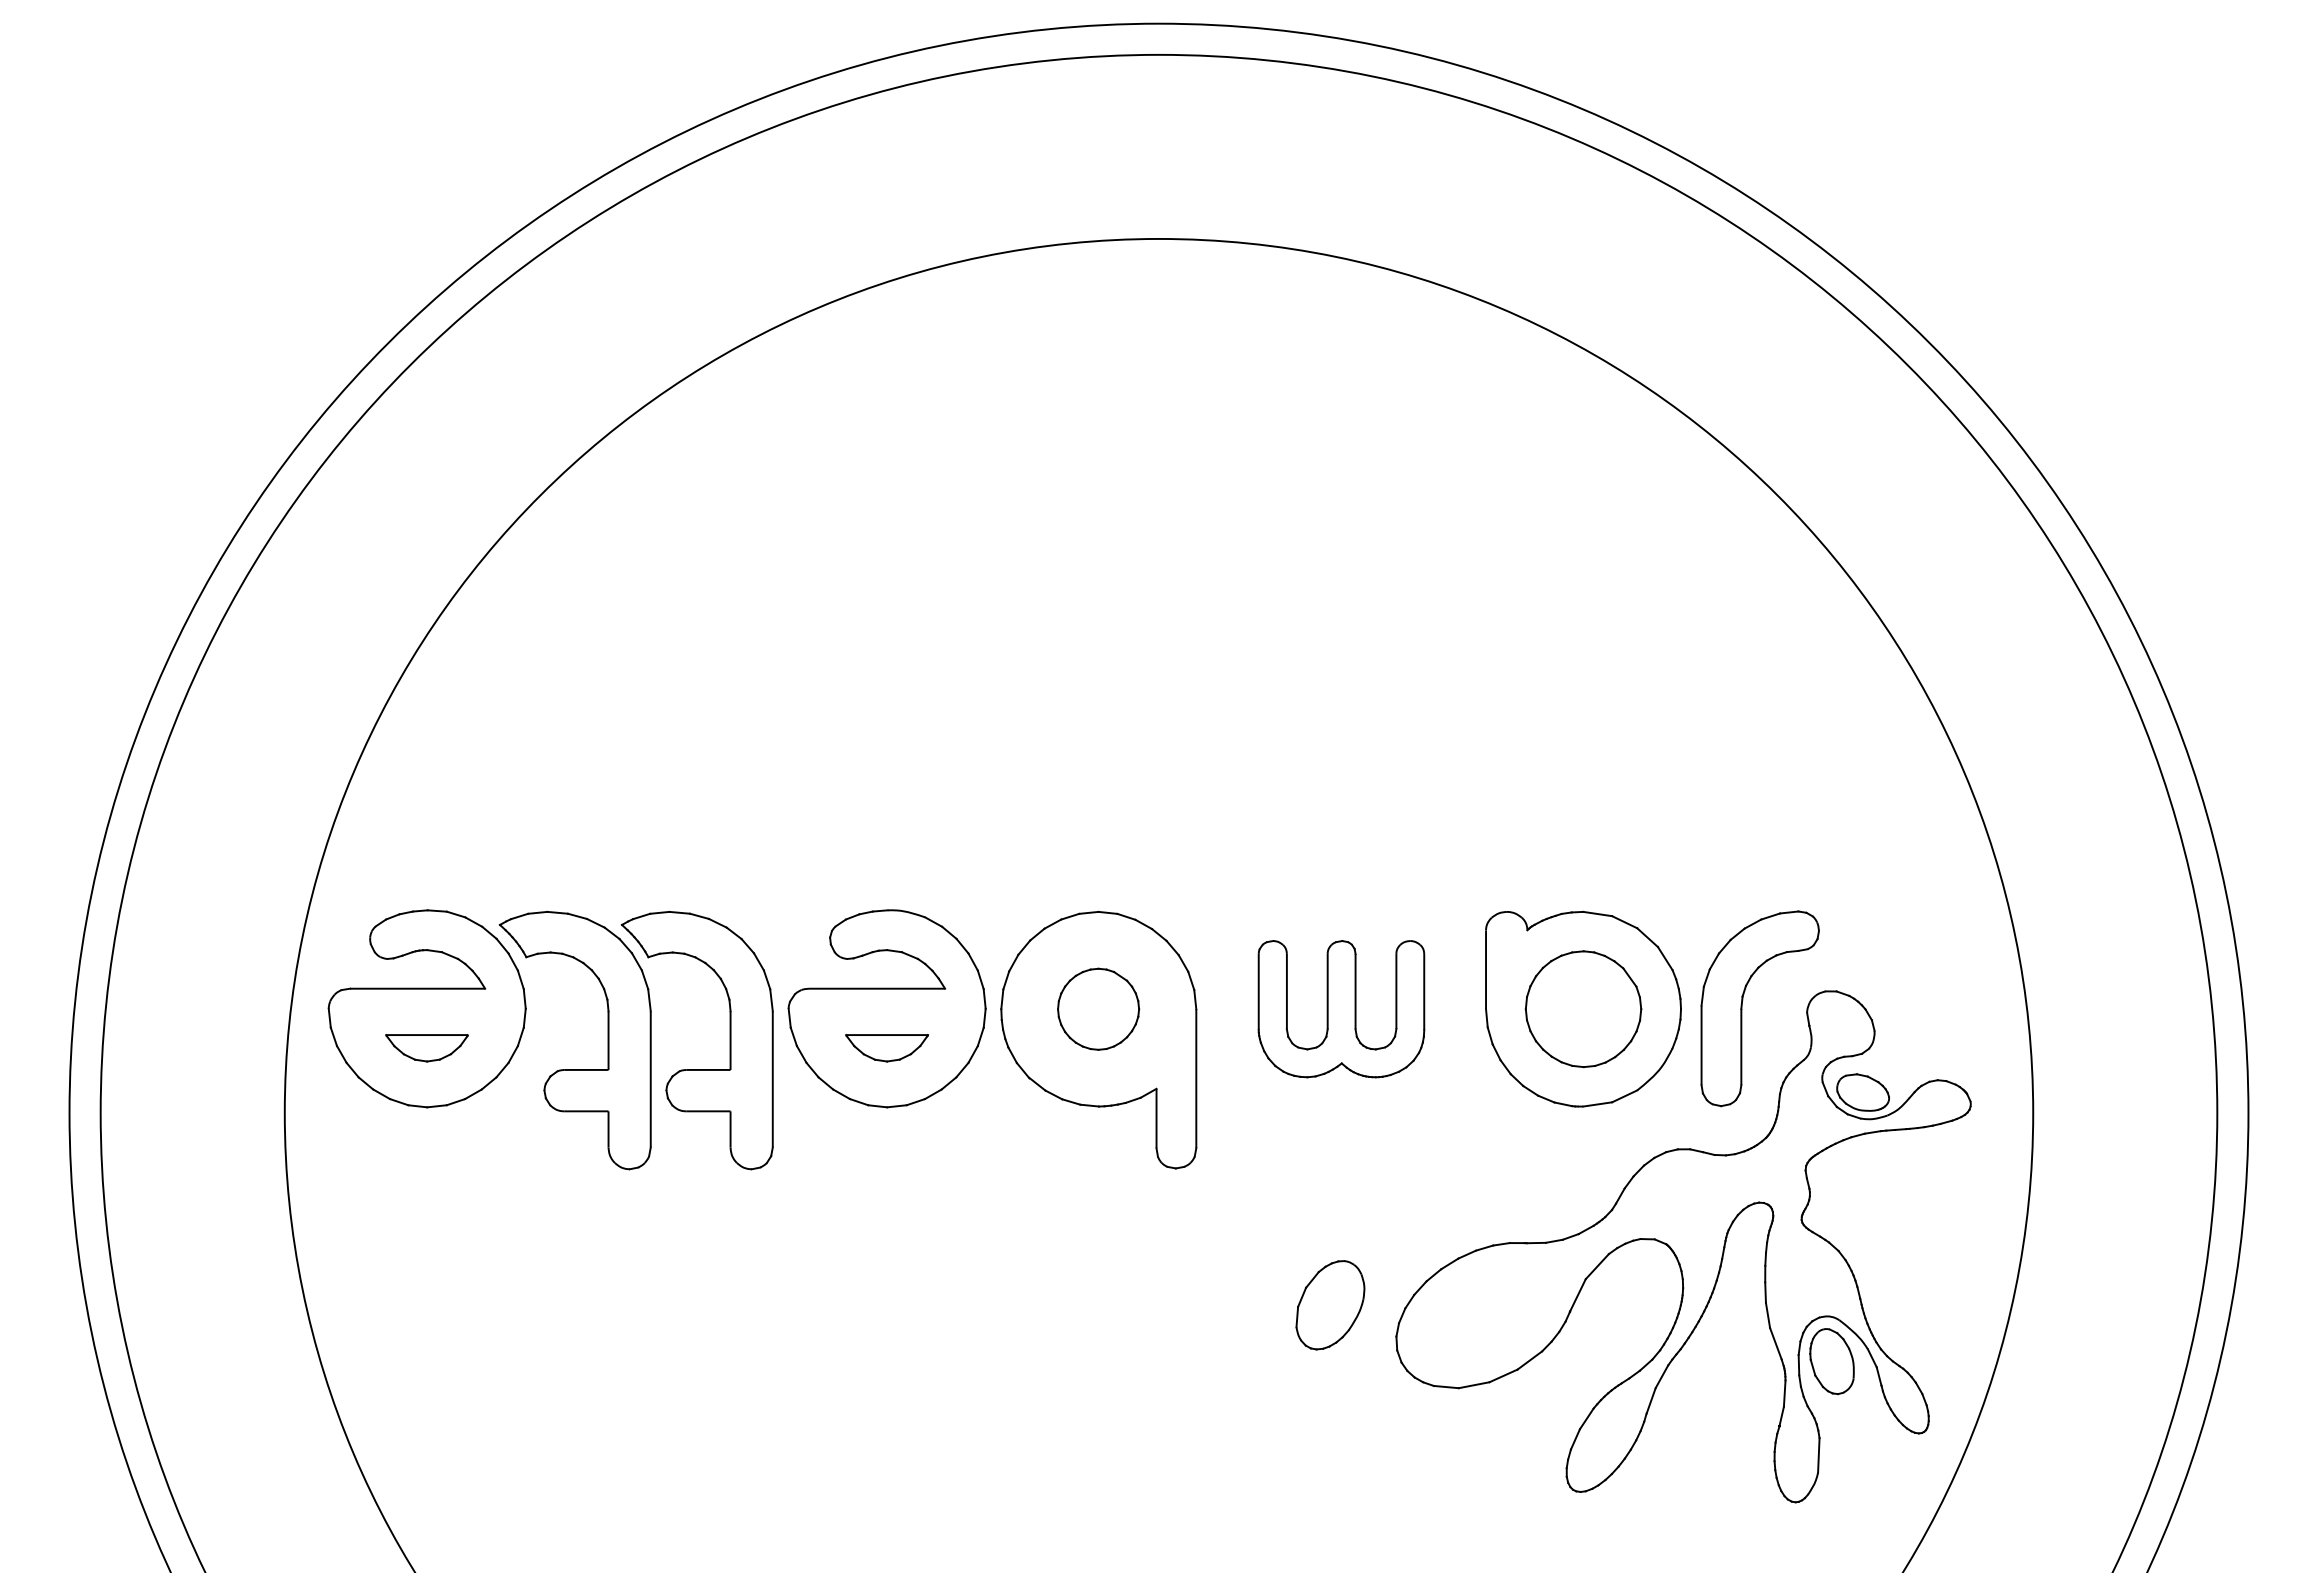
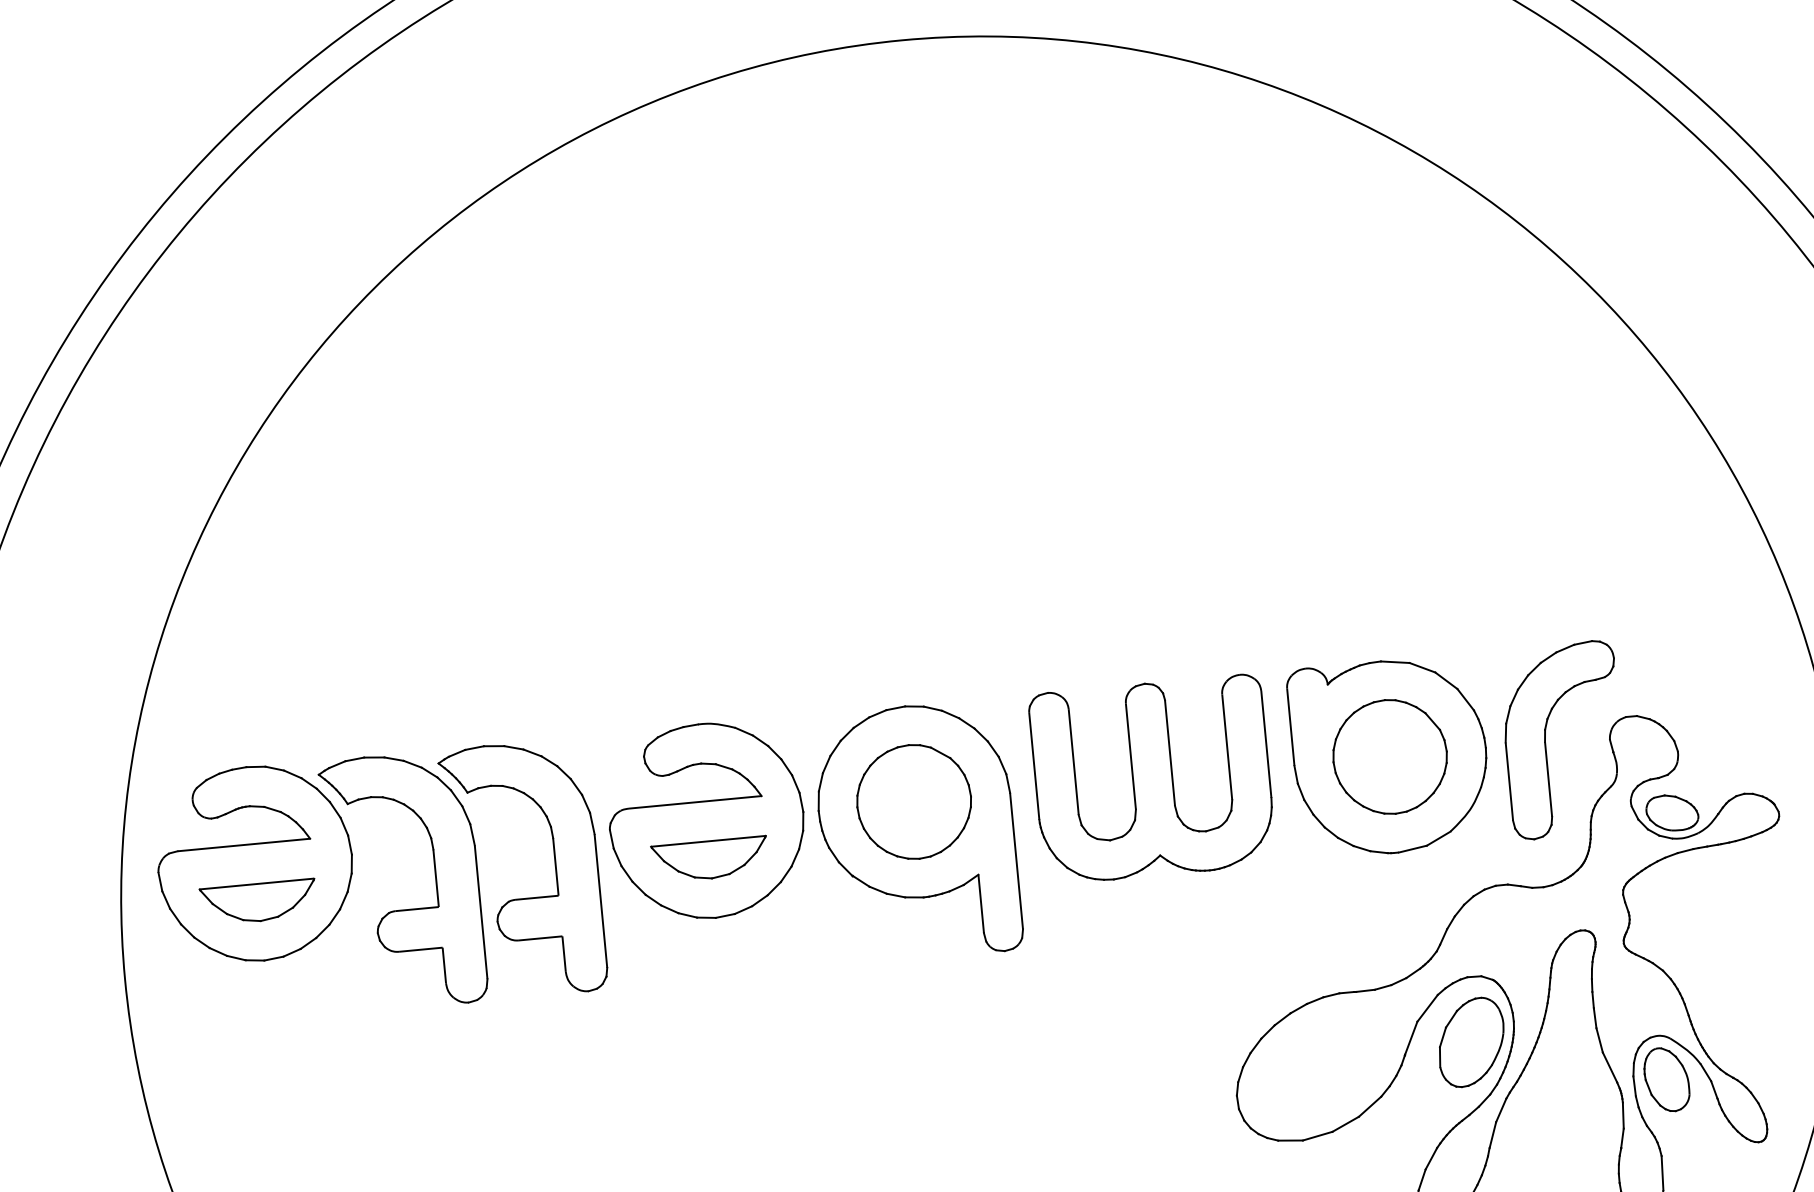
part: (1341, 1008) -> (1152, 778), size x1.43
part: (1098, 1009) -> (914, 802), size x1.43
part: (426, 1048) -> (258, 902), size x1.43
part: (886, 1048) -> (709, 860), size x1.43
part: (1330, 1305) -> (1471, 1042), moved

